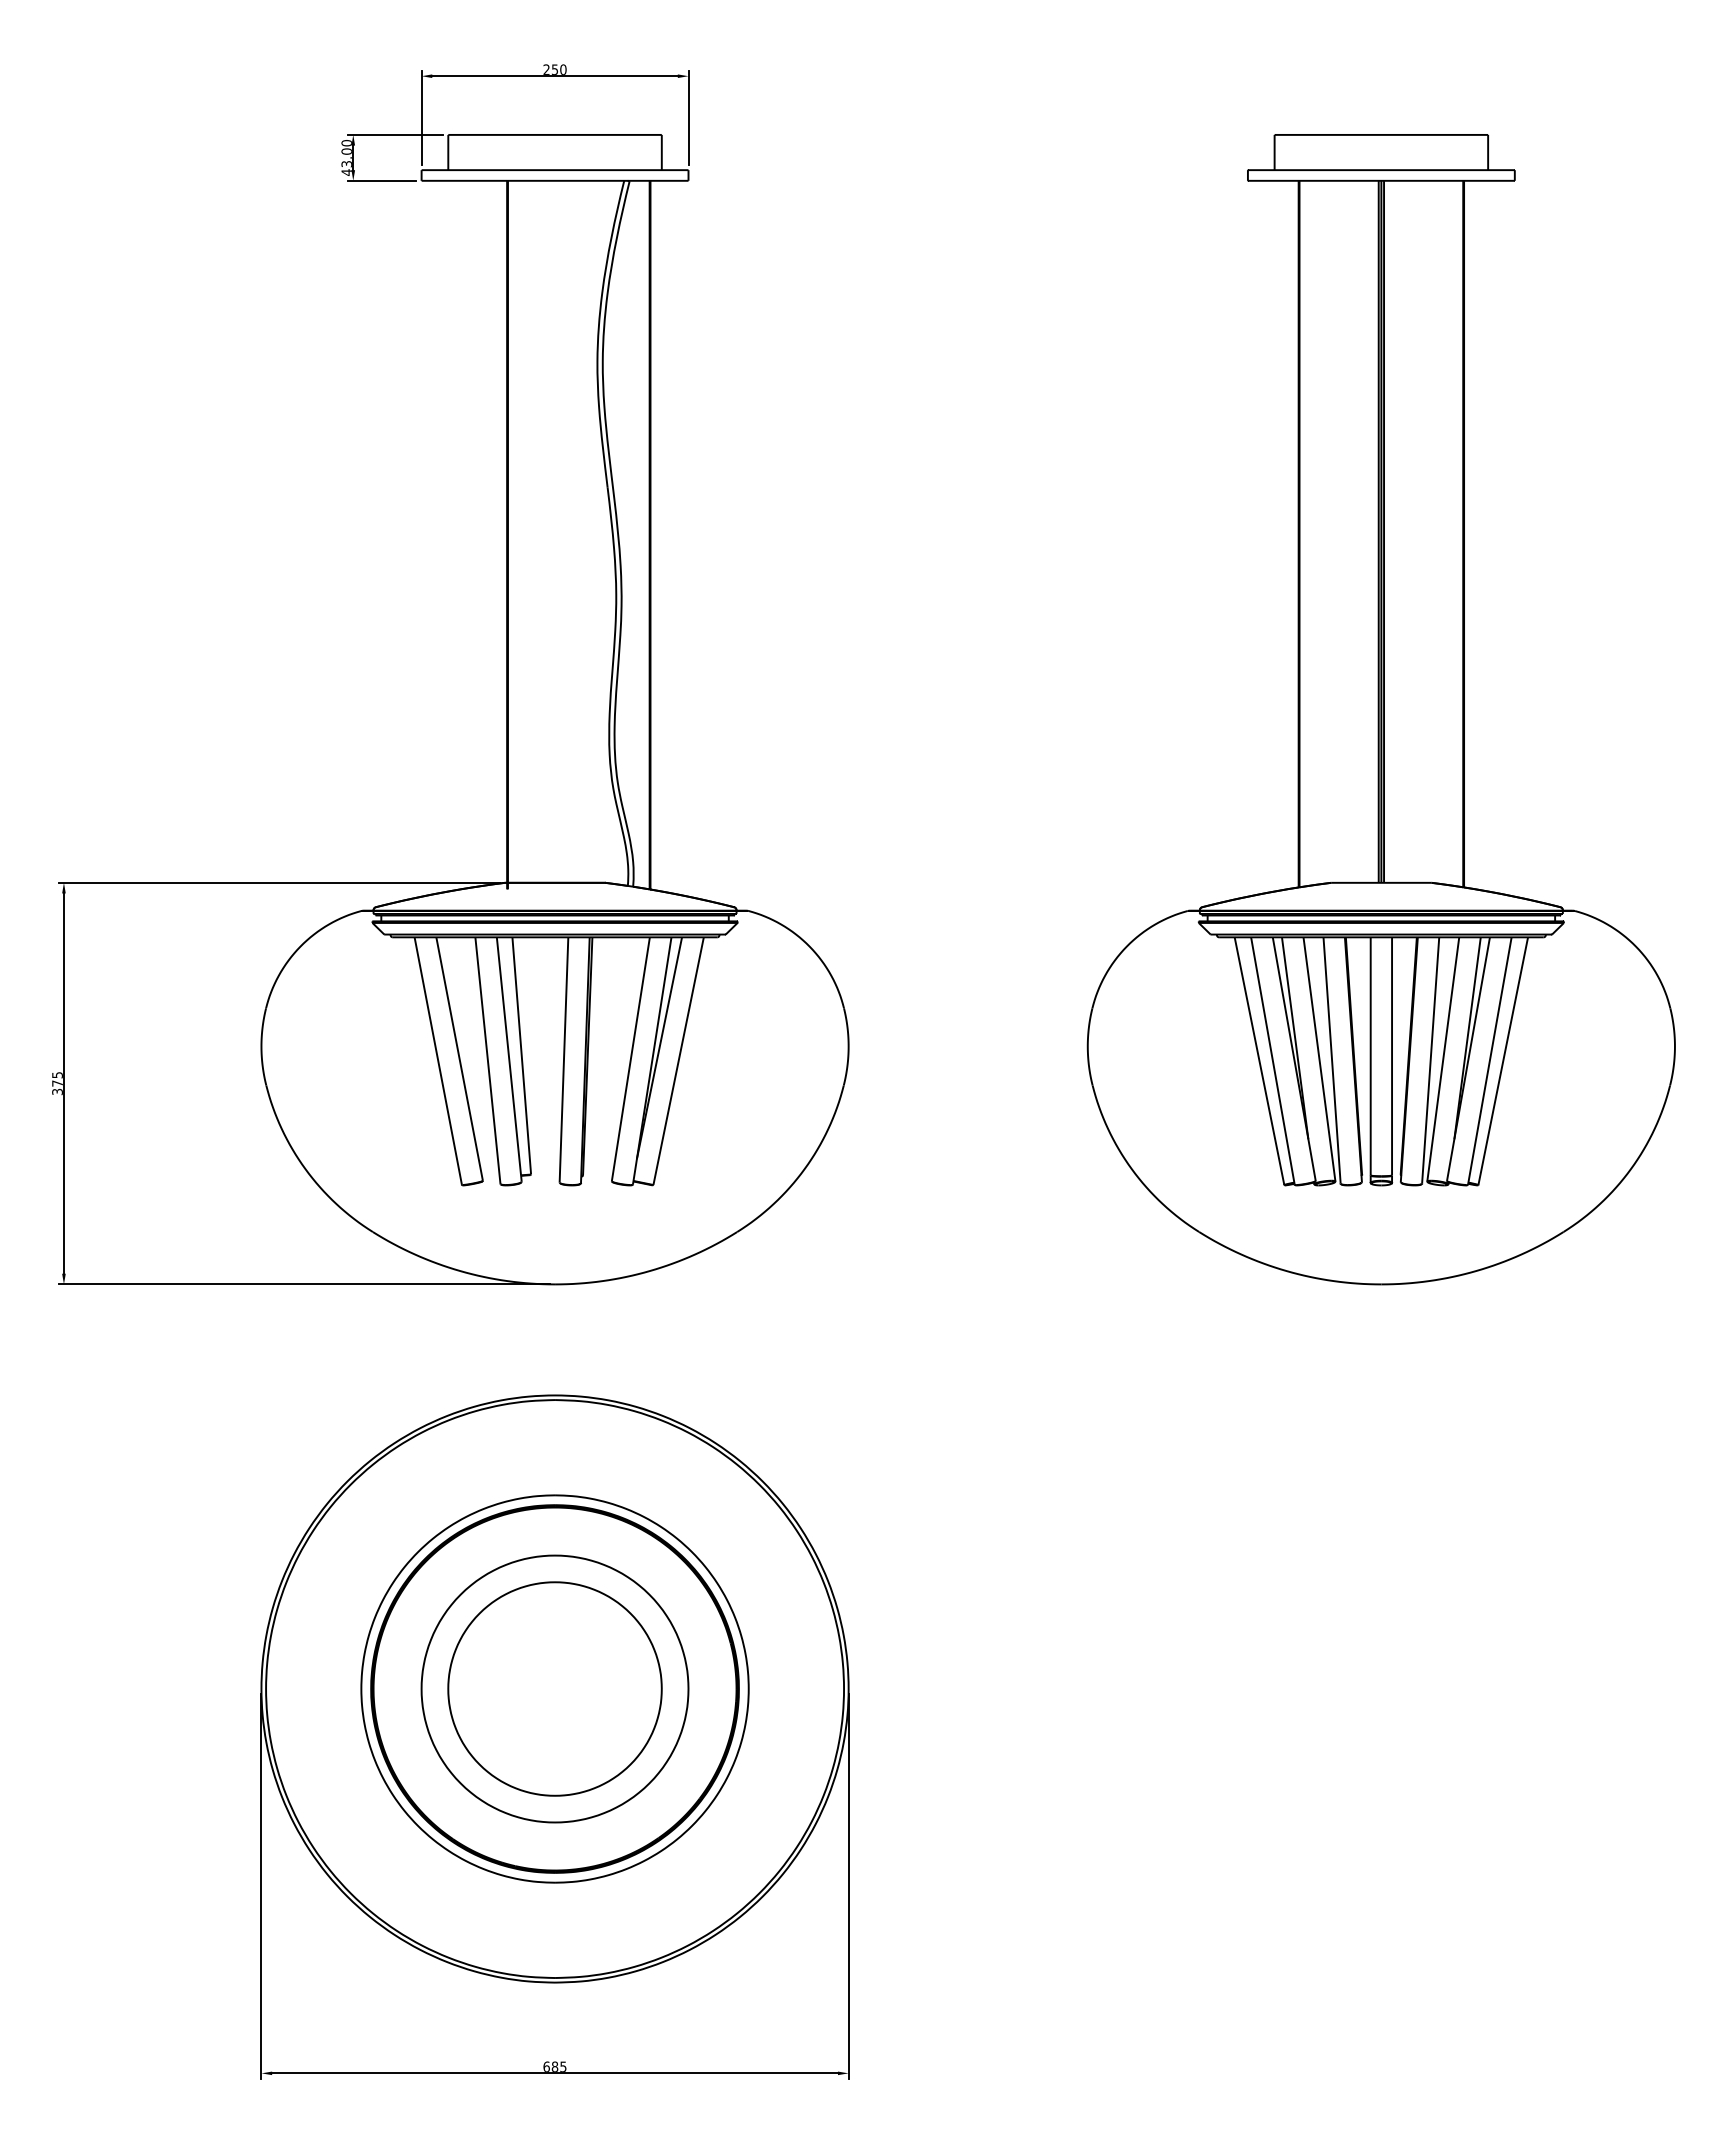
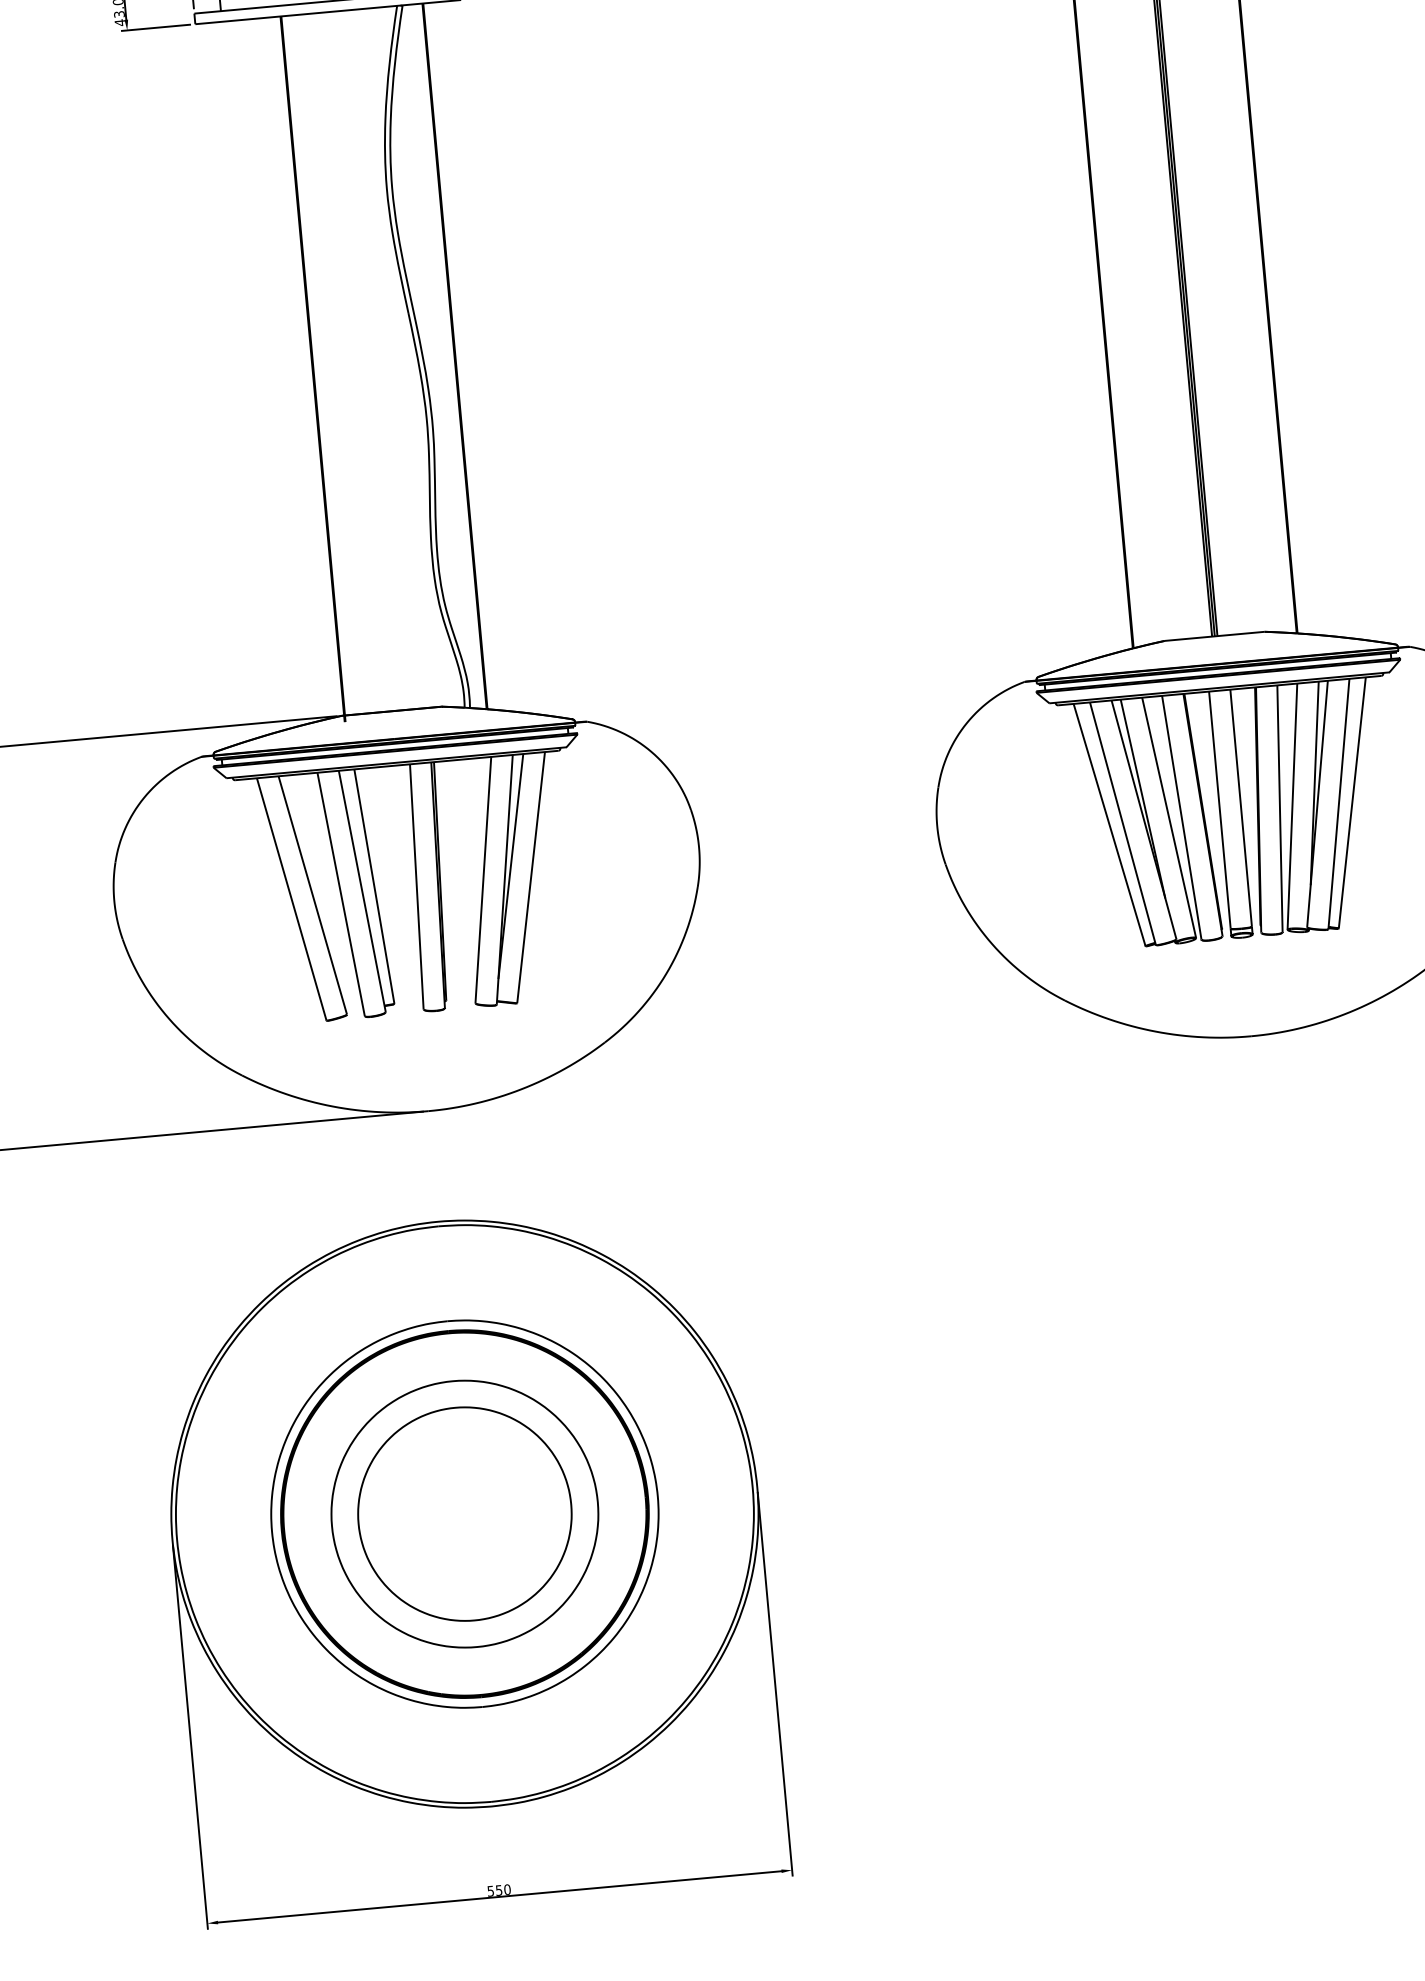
text: (554, 2066) -> (498, 1890), 685 -> 550

